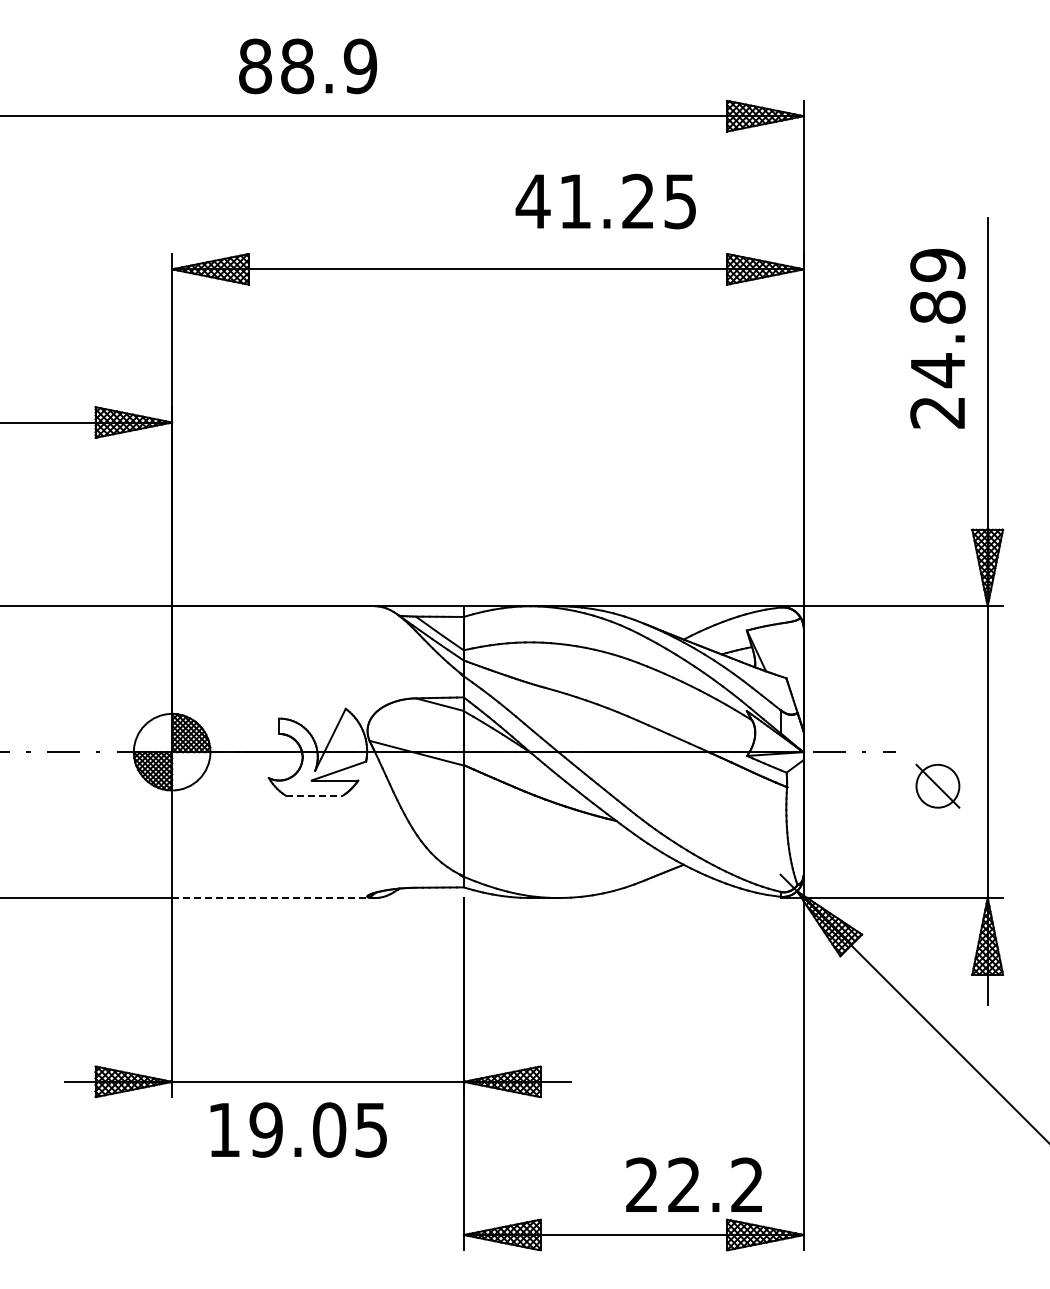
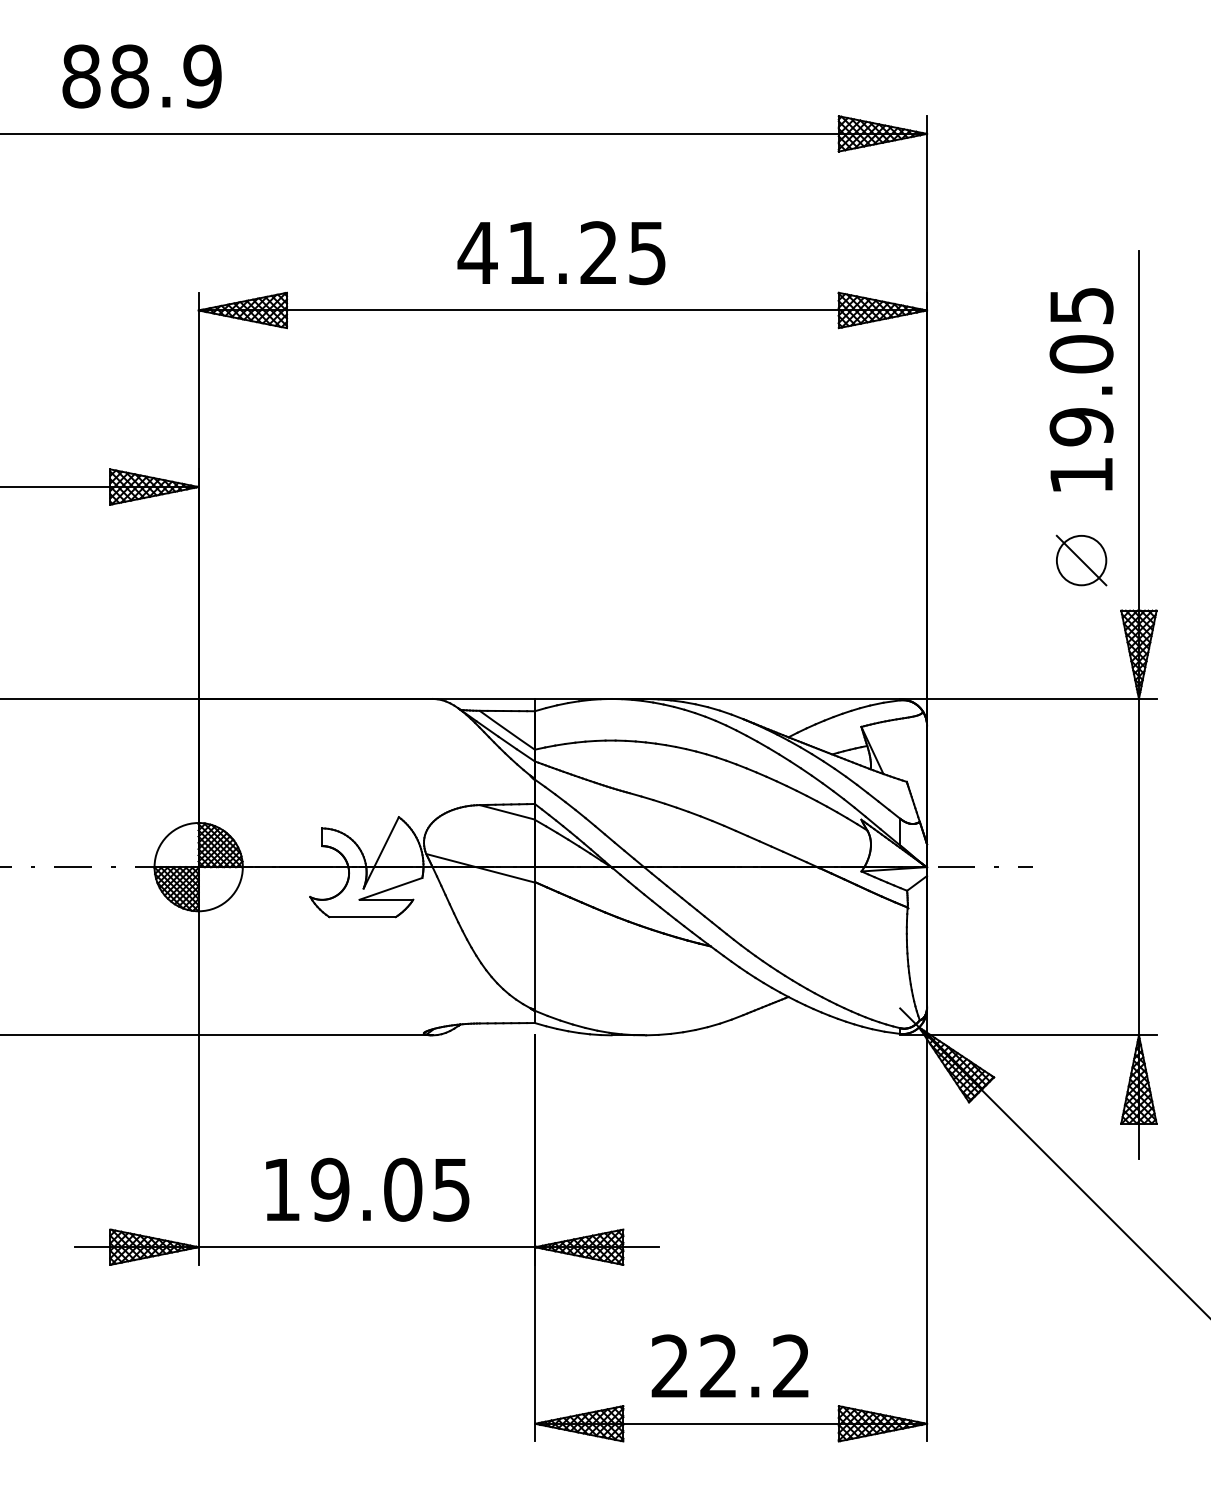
text: (308, 66) -> (142, 76), moved
text: (605, 201) -> (561, 253), moved
text: (937, 338) -> (1081, 390), 24.89 -> 19.05
part: (937, 785) -> (1081, 559), moved
line: (314, 795) -> (362, 917), dashed -> solid
line: (274, 898) -> (316, 1035), dashed -> solid
text: (298, 1129) -> (367, 1189), moved
text: (693, 1184) -> (729, 1365), moved

